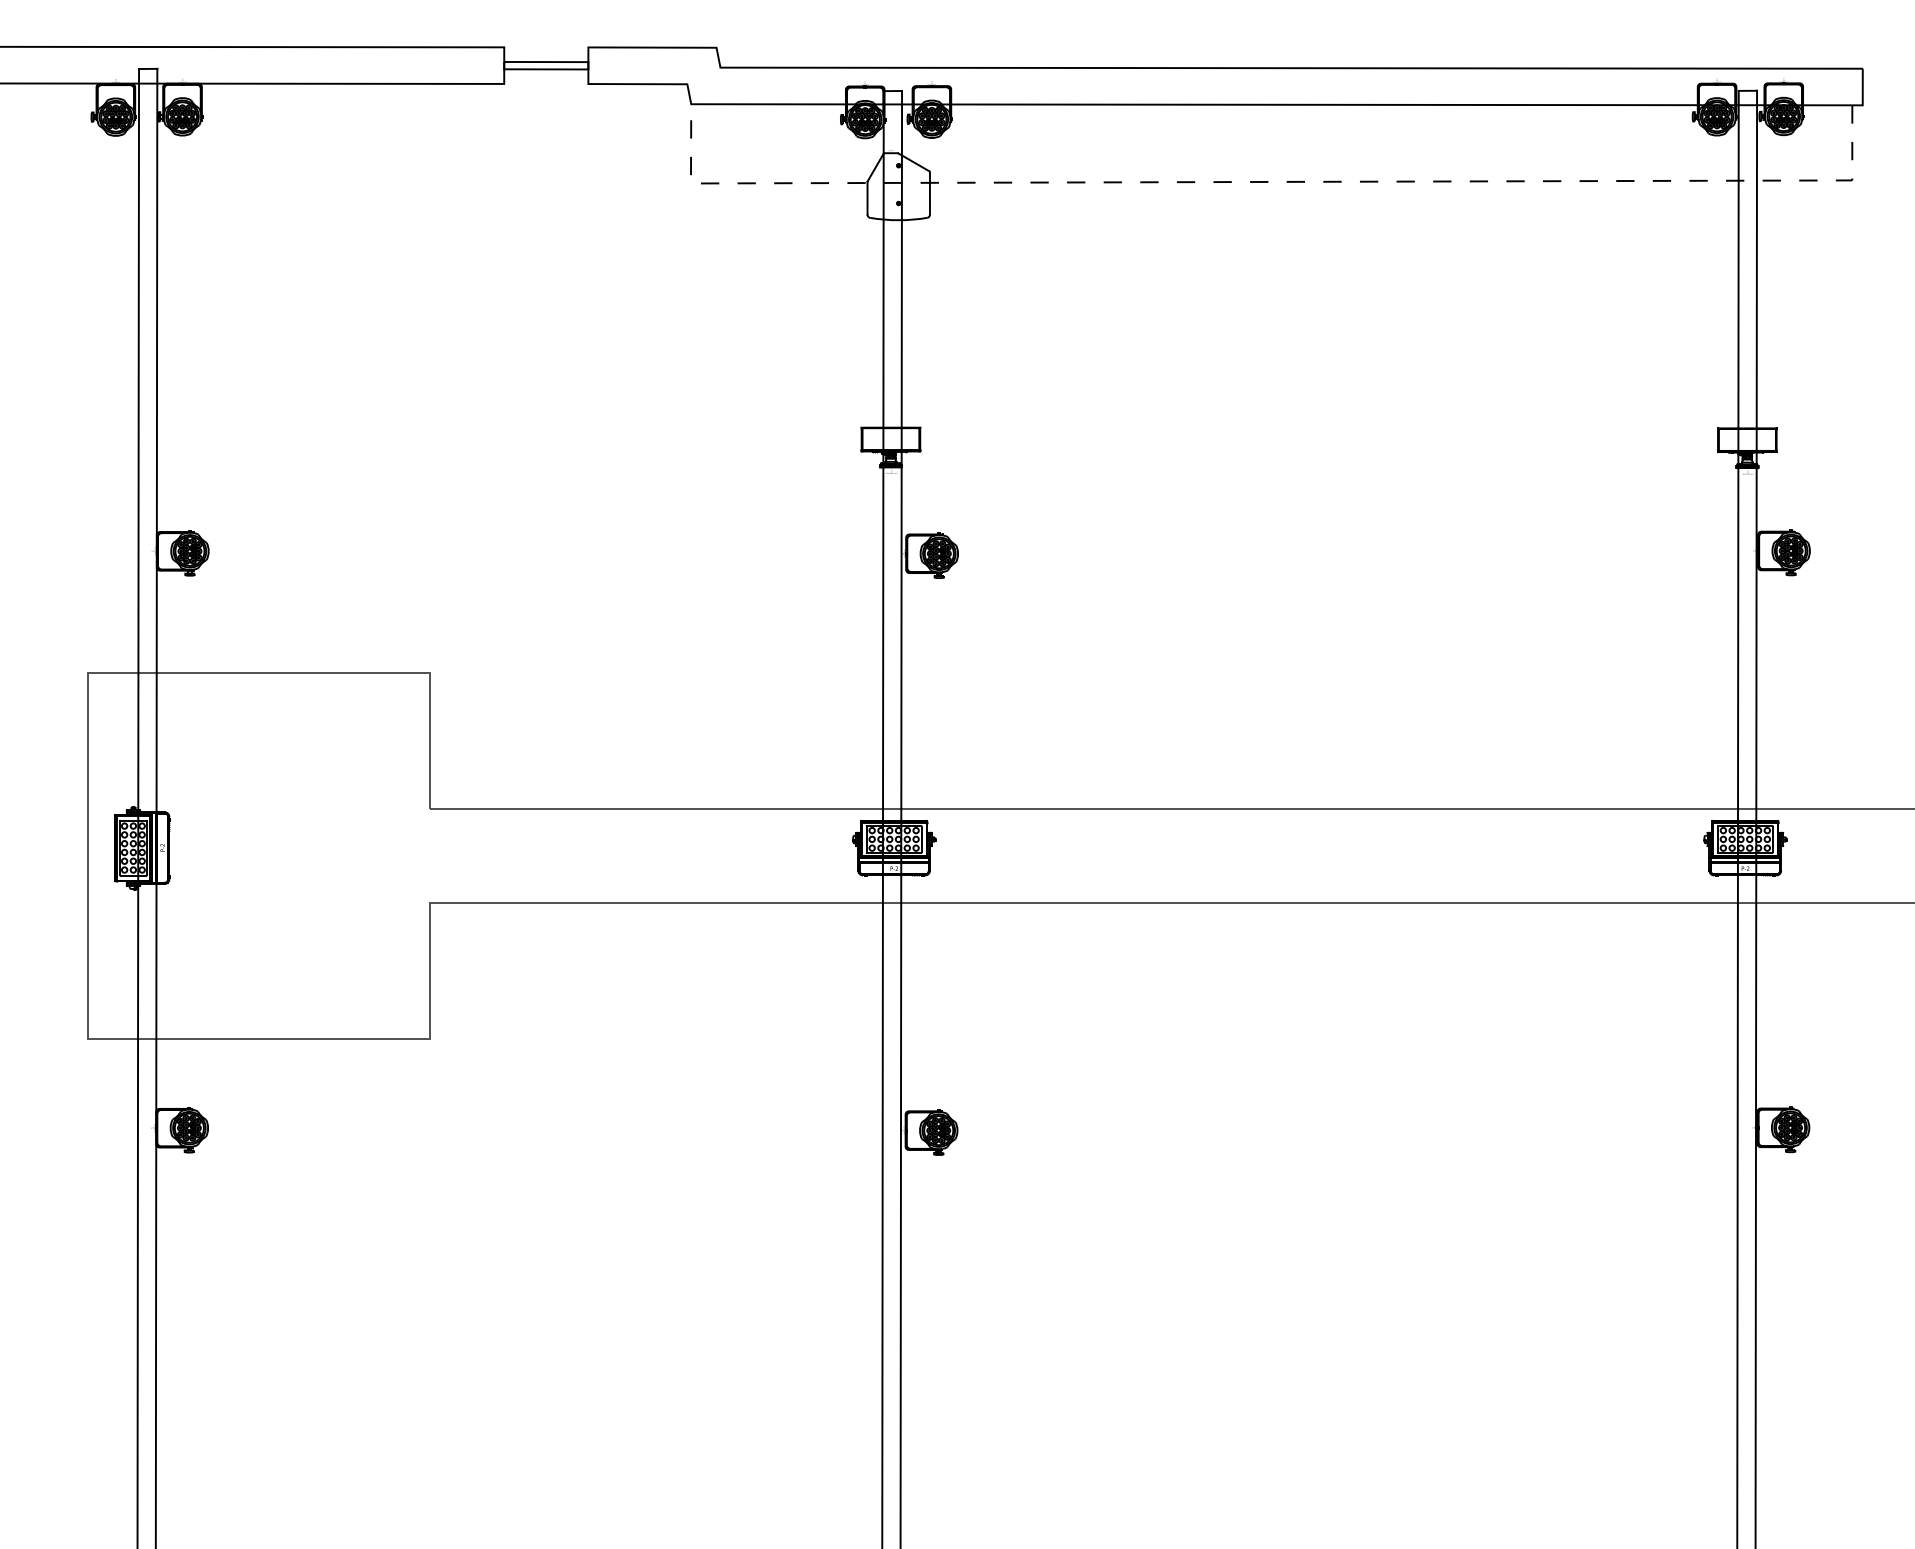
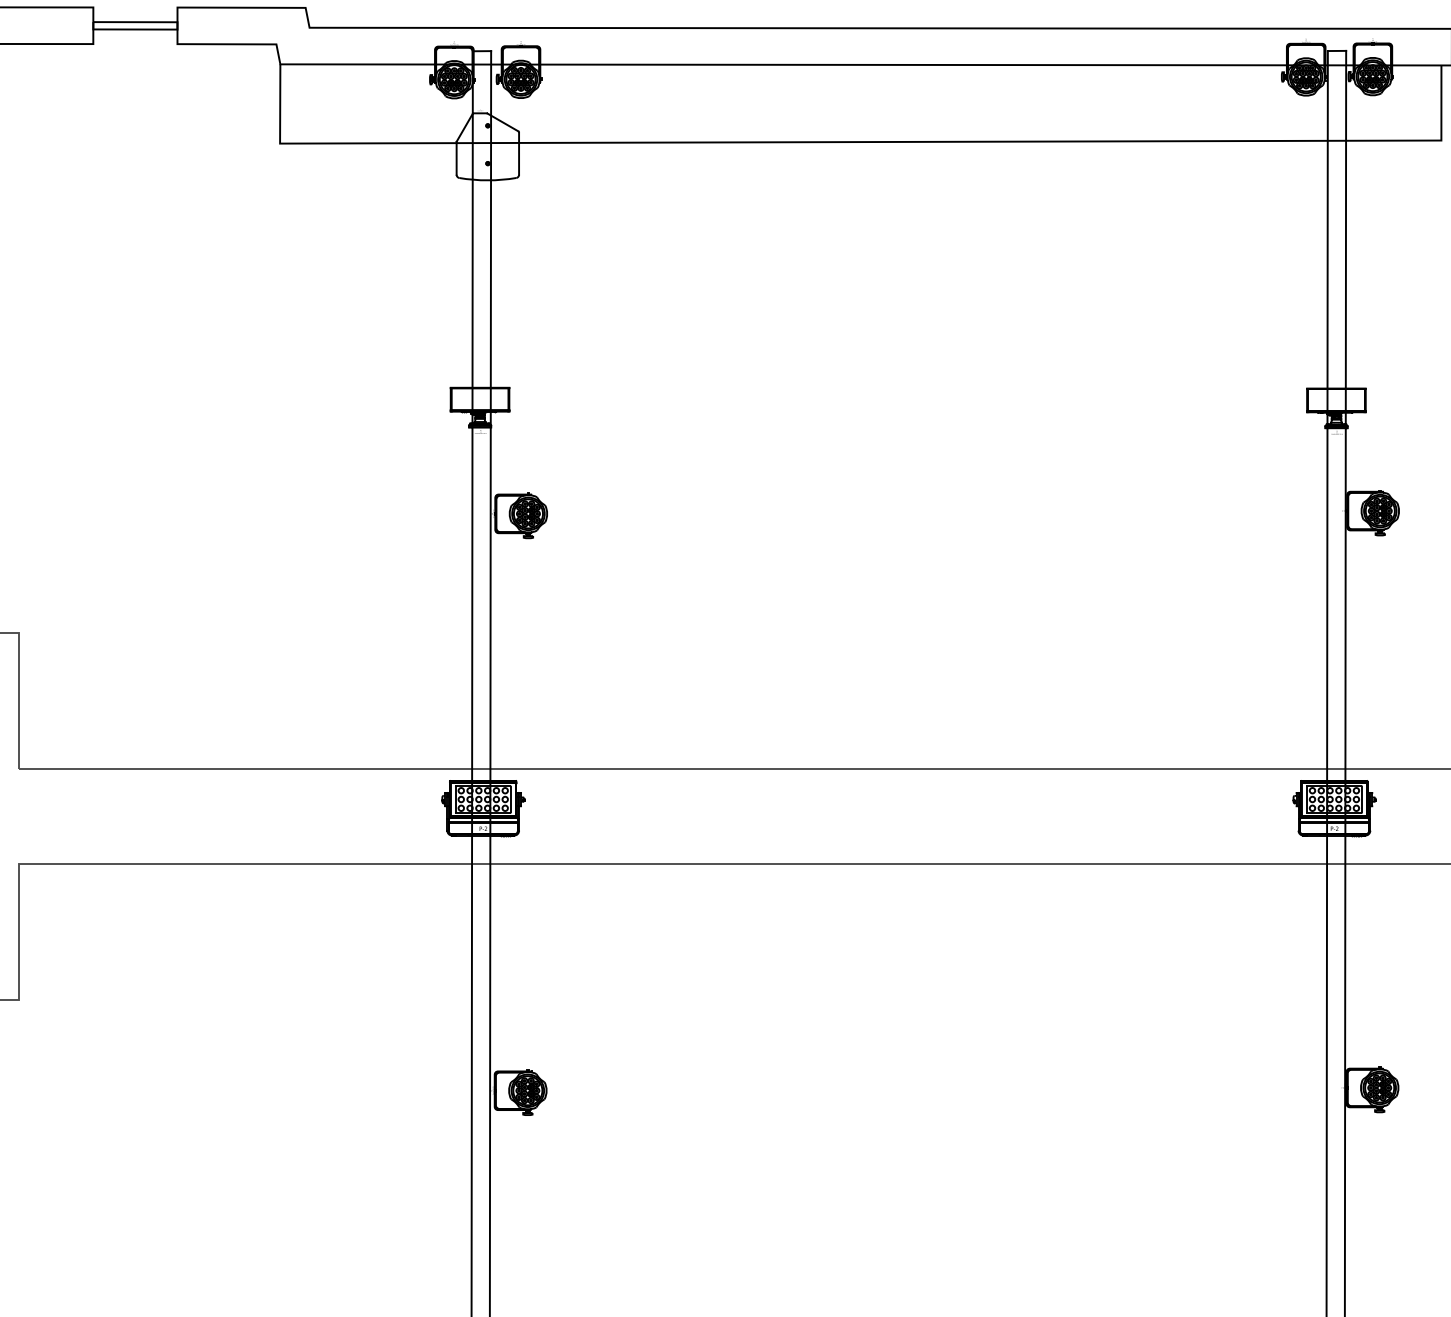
line: (1269, 181) -> (858, 141), dashed -> solid

